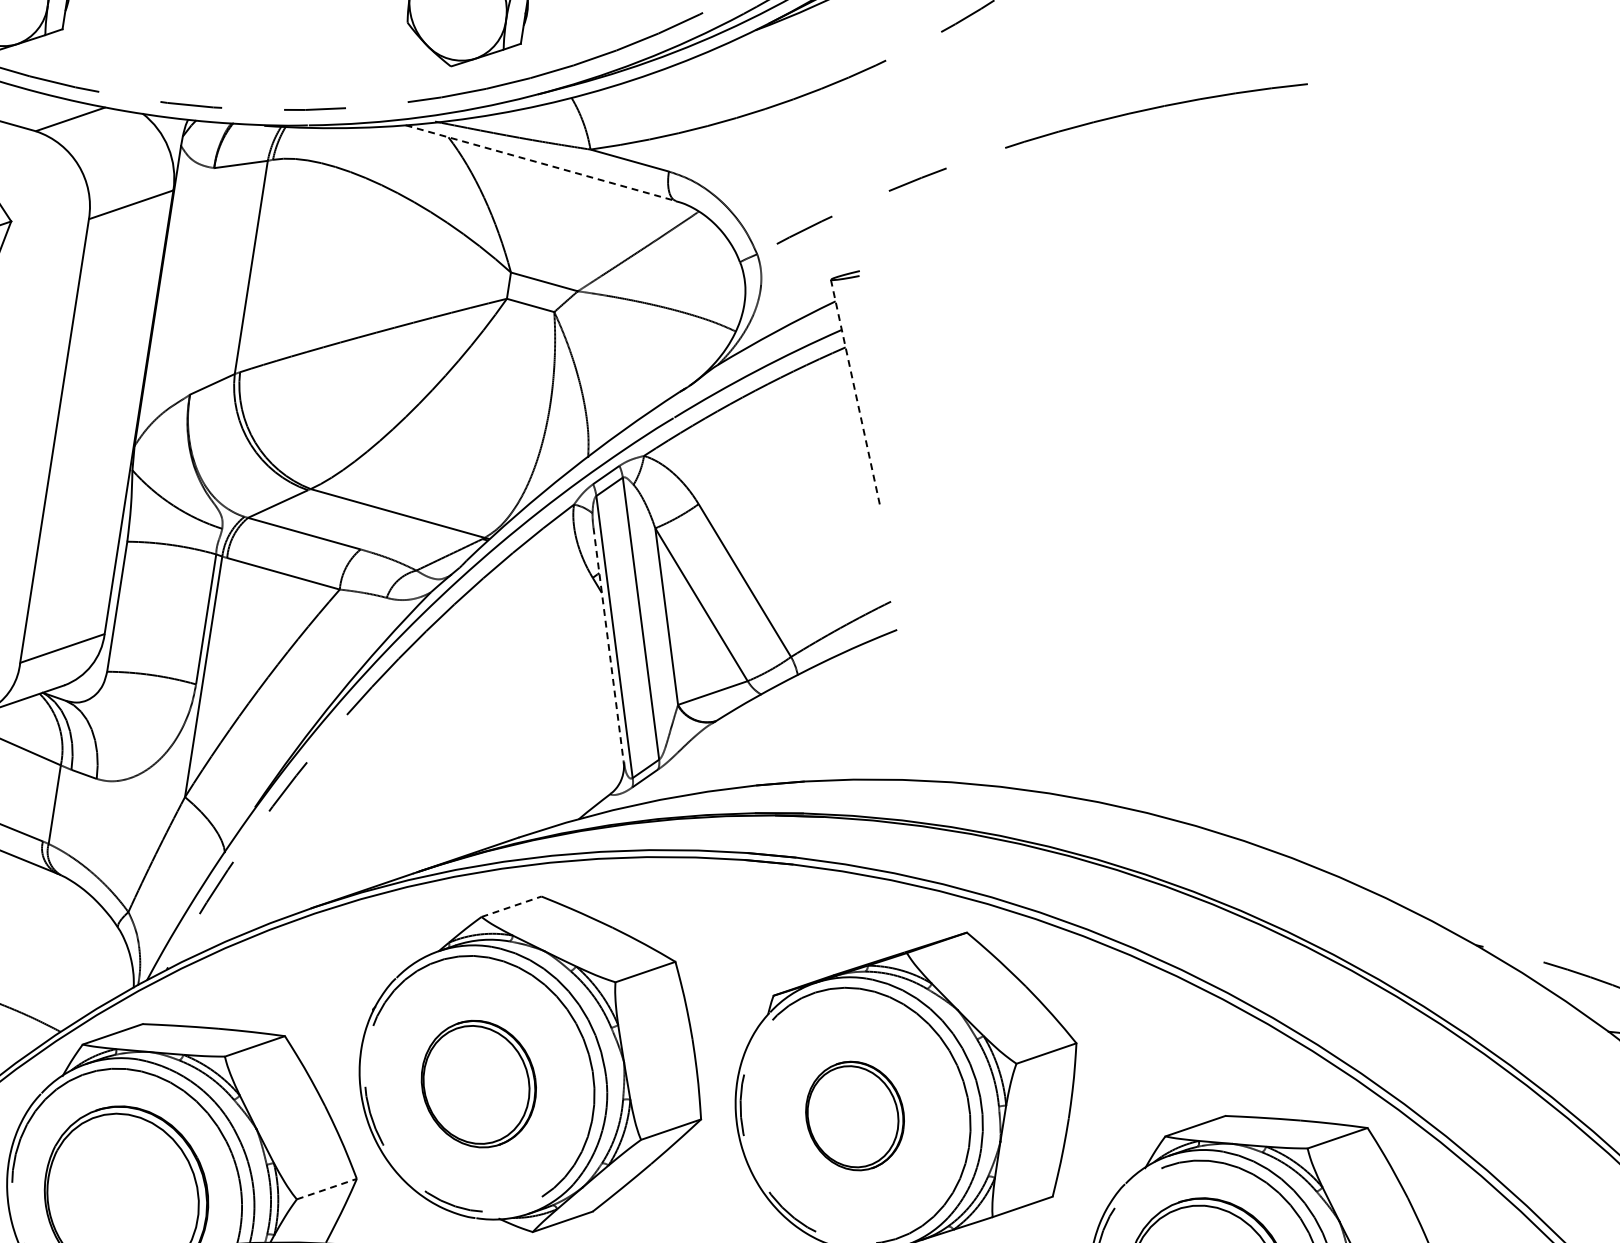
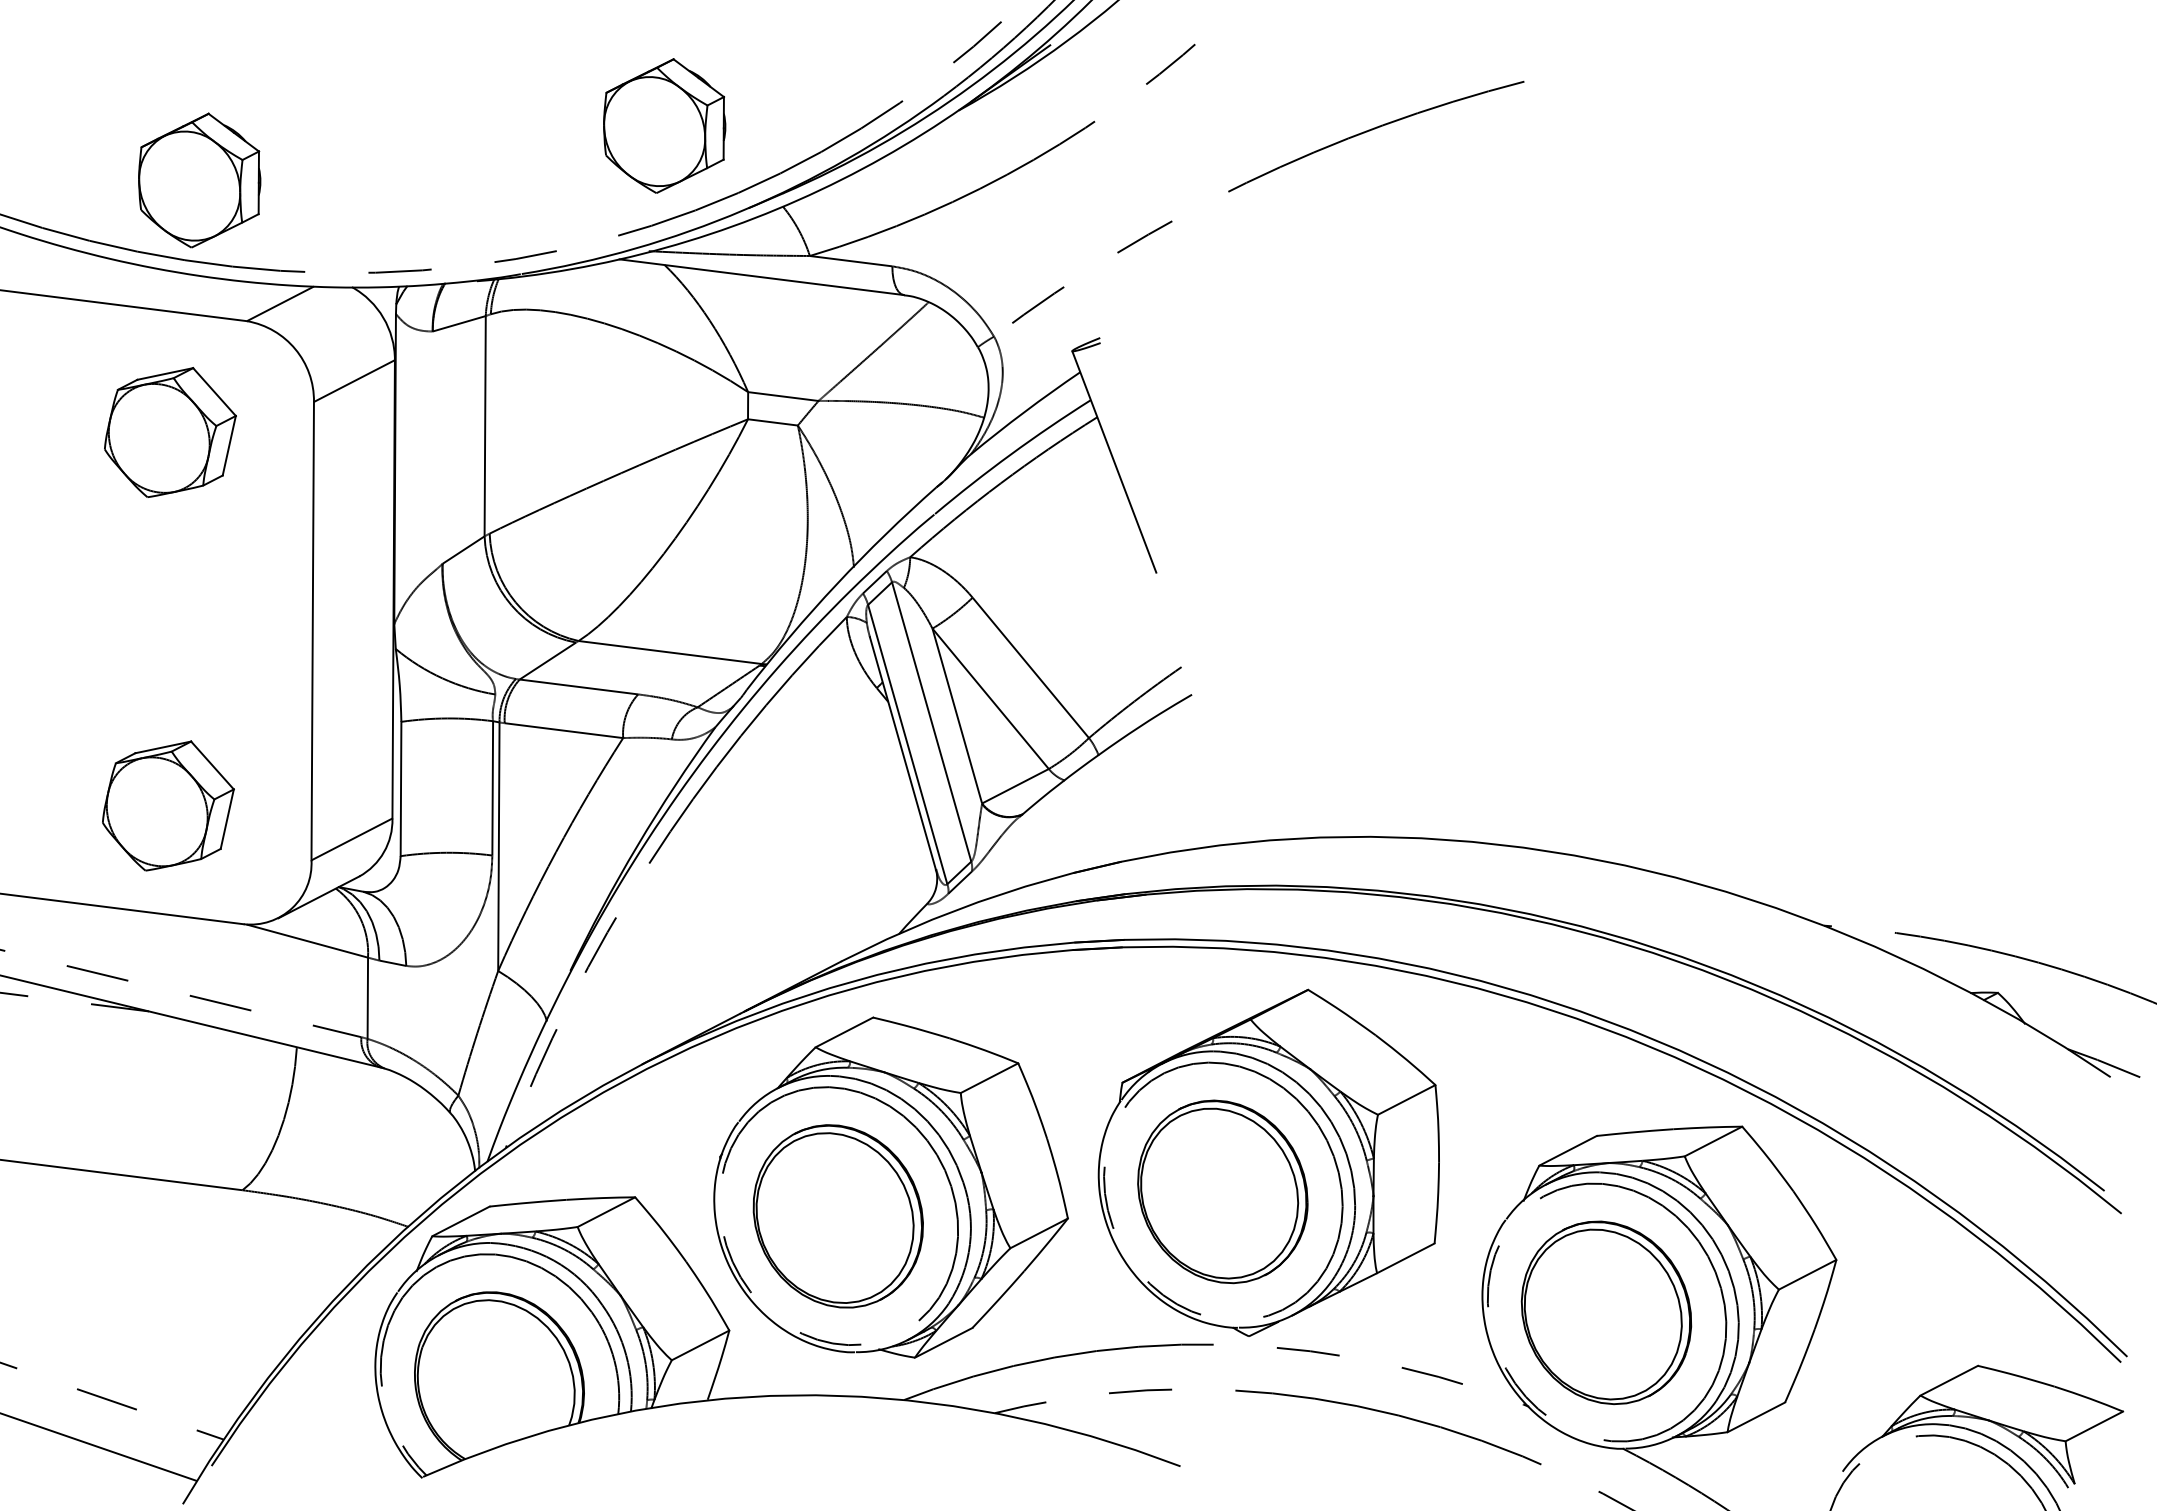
line: (541, 163) -> (762, 277), dashed -> solid
line: (855, 393) -> (1114, 462), dashed -> solid
line: (608, 644) -> (902, 753), dashed -> solid
line: (511, 906) -> (844, 1032), dashed -> solid
part: (478, 1084) -> (837, 1216), size x1.43
part: (854, 1115) -> (1222, 1191), size x1.67
line: (327, 1189) -> (701, 1345), dashed -> solid

